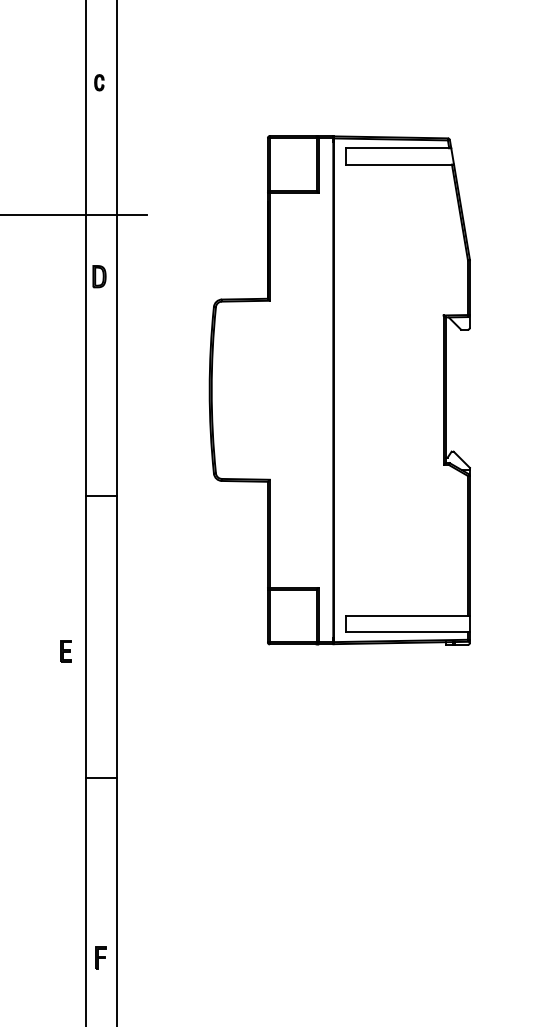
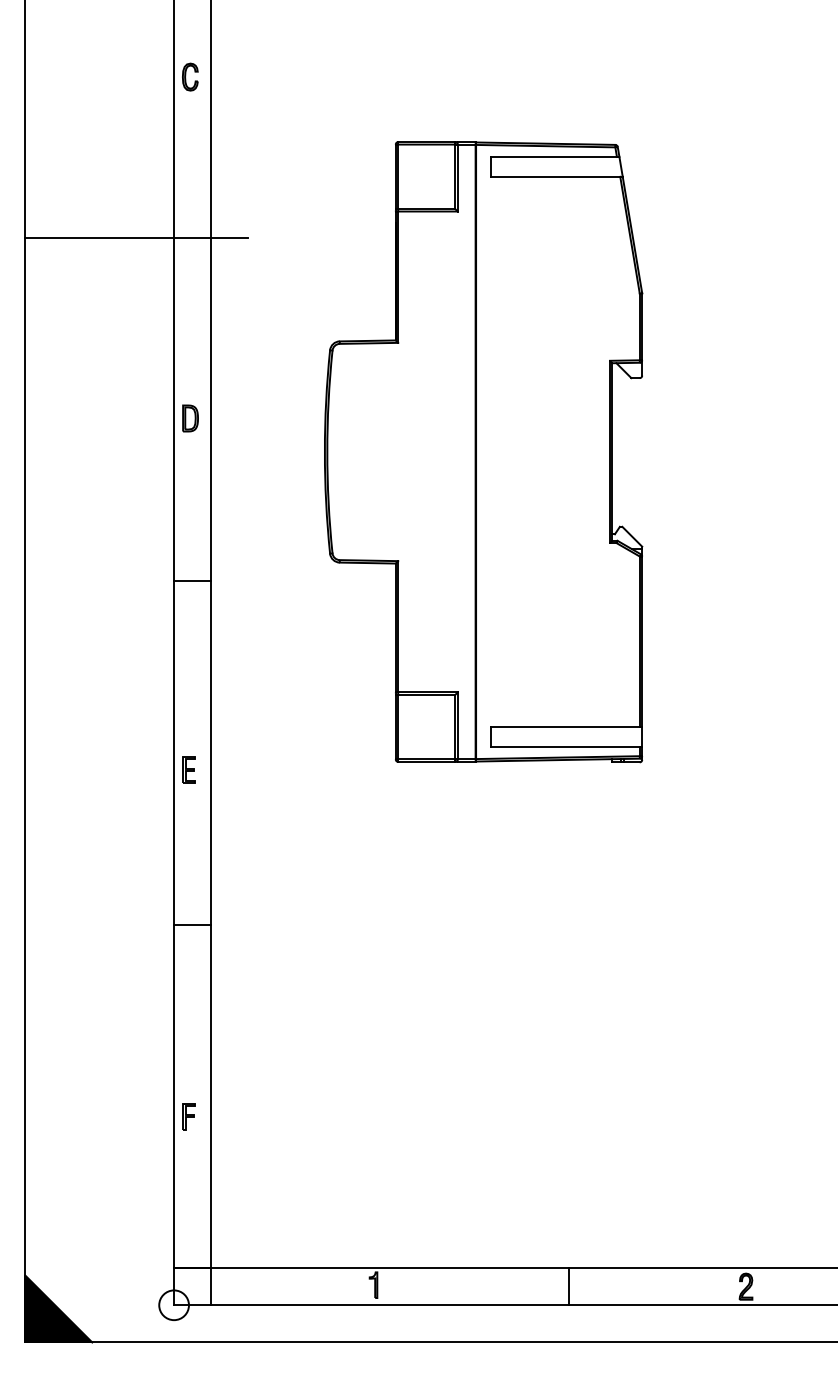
part: (99, 82) -> (190, 76), size x1.43
part: (99, 276) -> (190, 418), moved
part: (65, 650) -> (188, 769), moved
part: (100, 957) -> (188, 1116), moved

